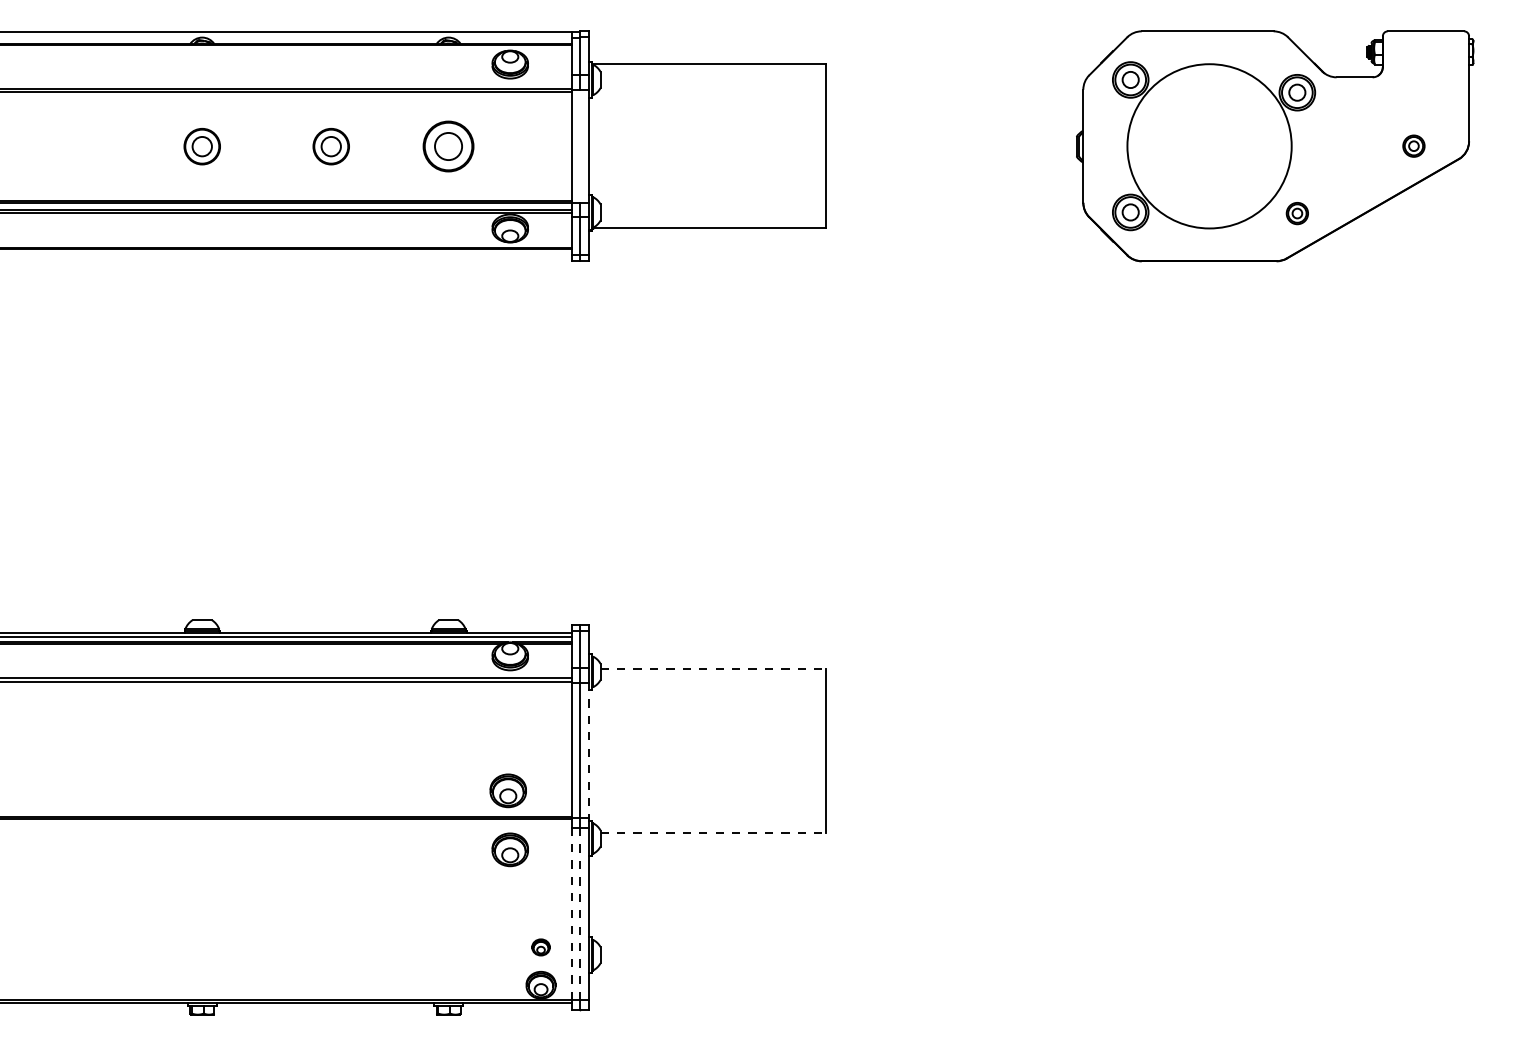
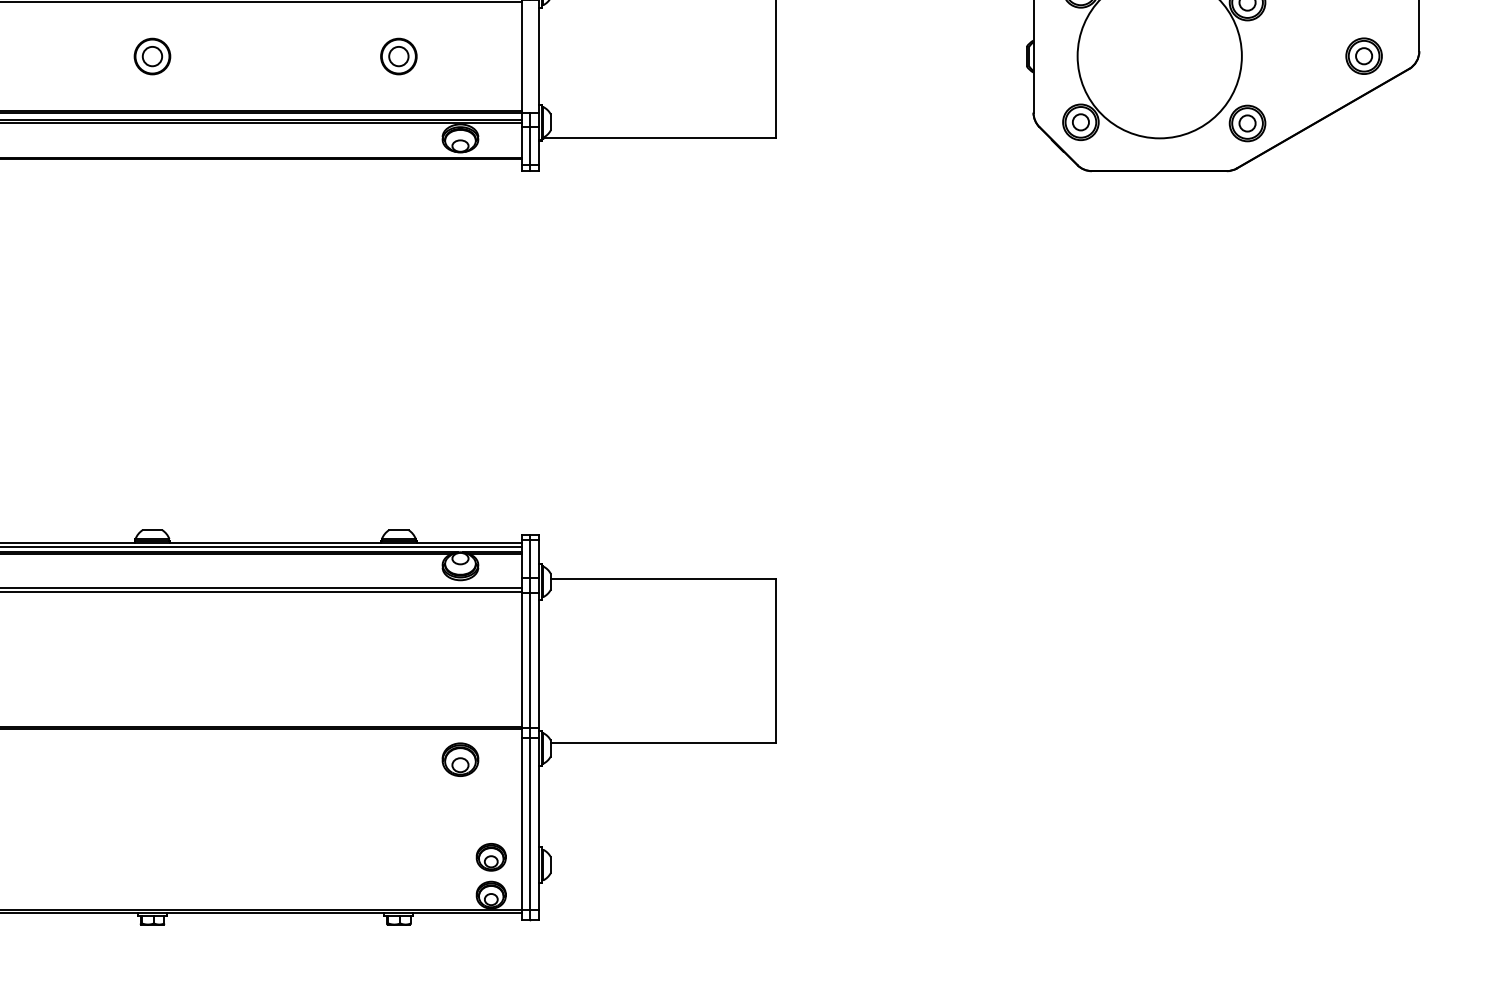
part: (1413, 145) -> (1363, 55), size x1.67
part: (330, 146) -> (280, 56), removed
part: (448, 146) -> (398, 56), size x0.71
part: (1297, 213) -> (1247, 123), size x1.67
line: (713, 668) -> (663, 578), dashed -> solid
line: (588, 750) -> (538, 660), dashed -> solid
part: (507, 790) -> (457, 700), removed
line: (713, 832) -> (663, 742), dashed -> solid
line: (571, 914) -> (521, 824), dashed -> solid
line: (579, 914) -> (529, 824), dashed -> solid
part: (540, 947) -> (490, 857), size x1.67

